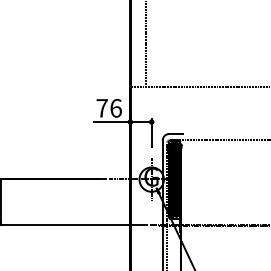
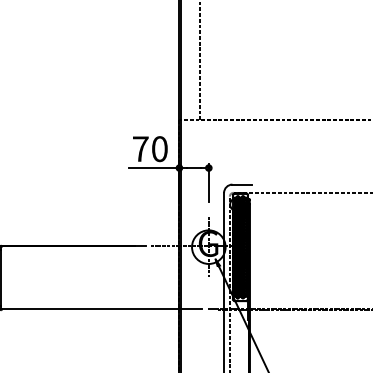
text: (115, 108) -> (159, 149), 76 -> 70

